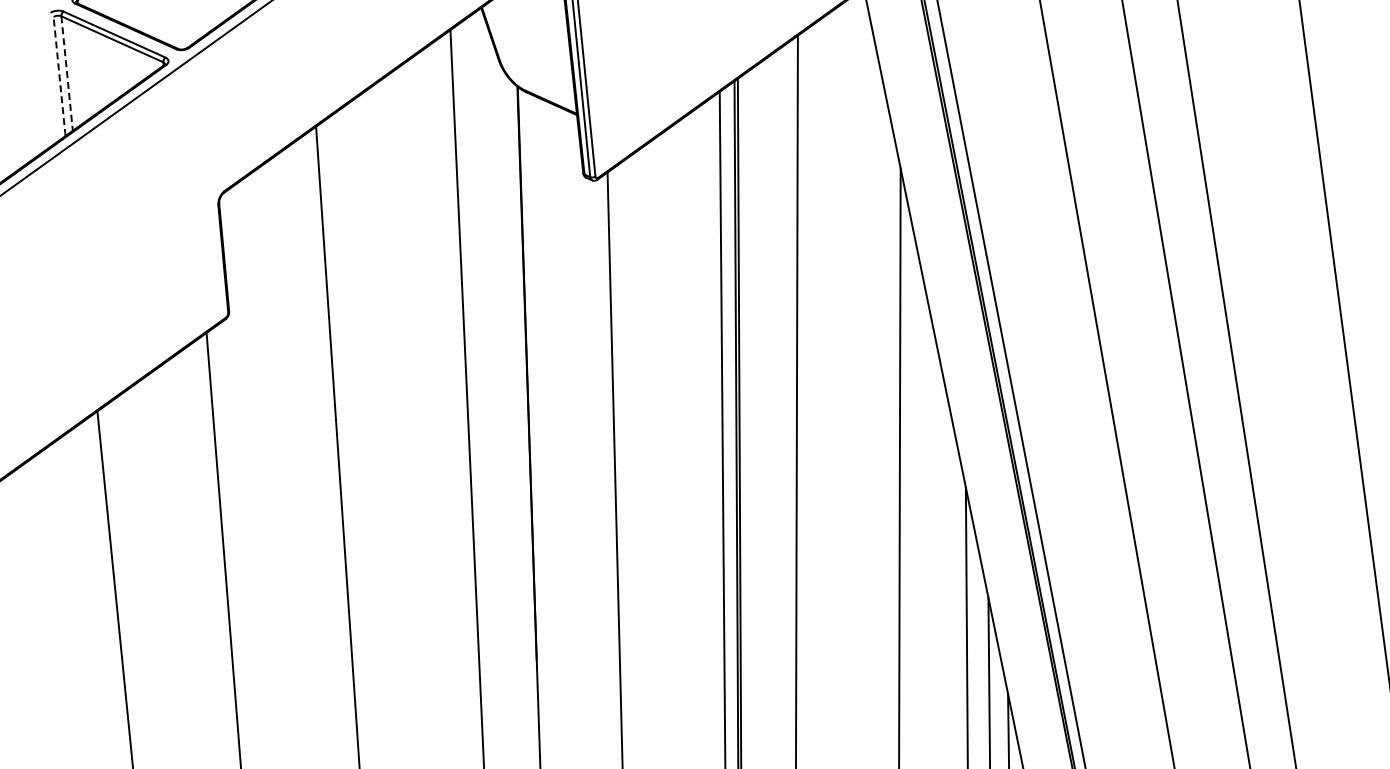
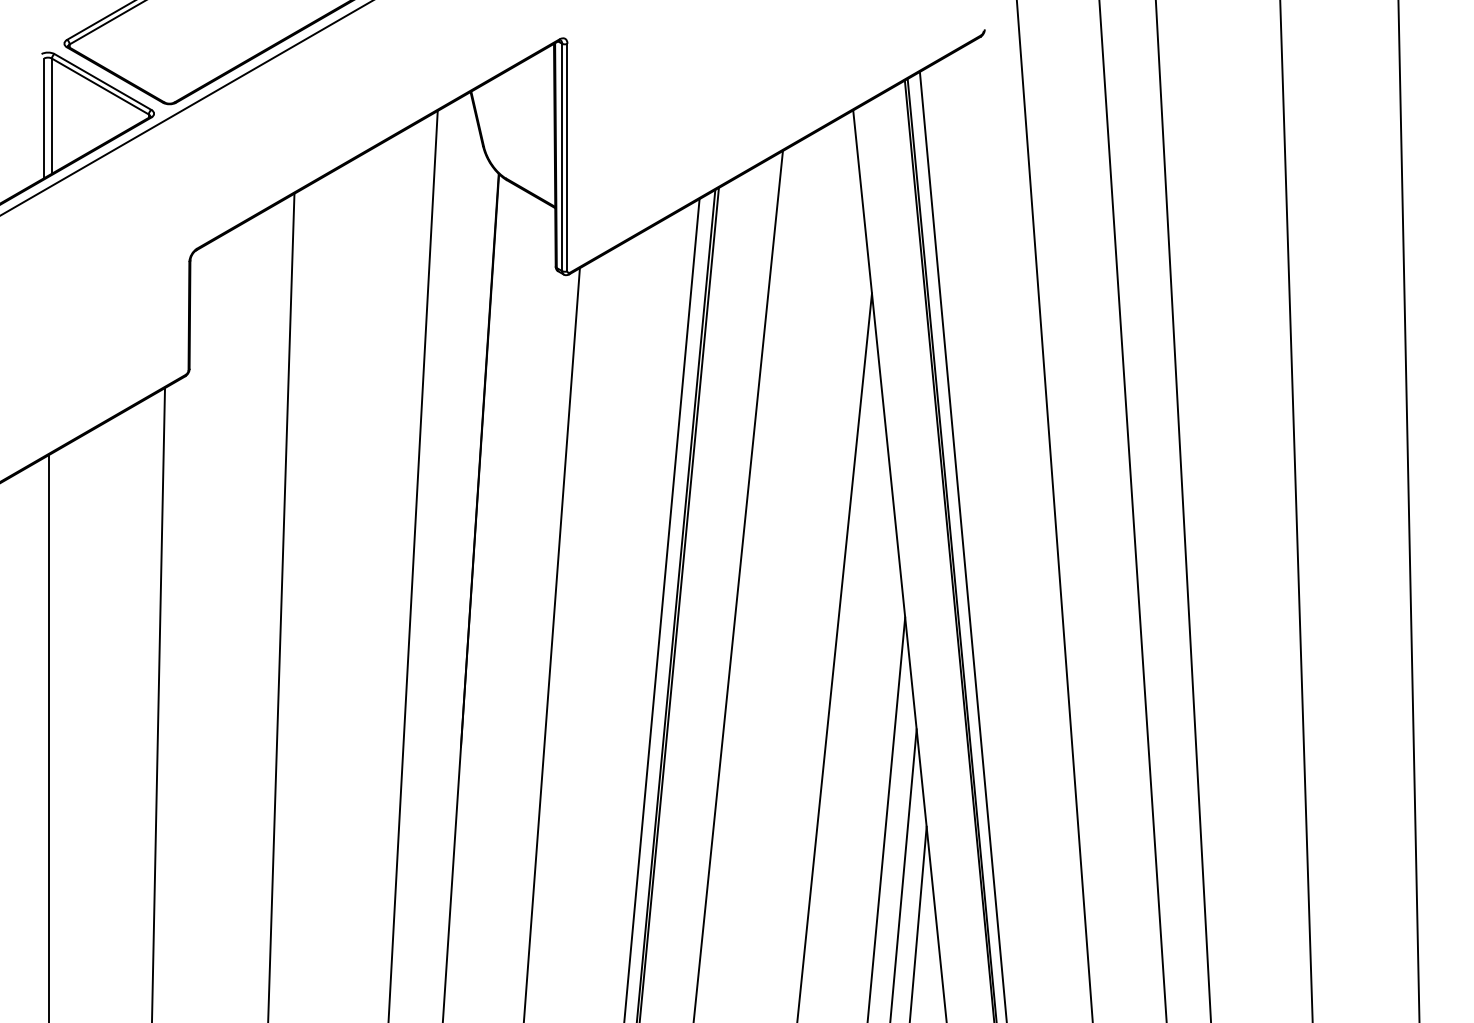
line: (66, 73) -> (51, 116), dashed -> solid
line: (59, 76) -> (44, 118), dashed -> solid

